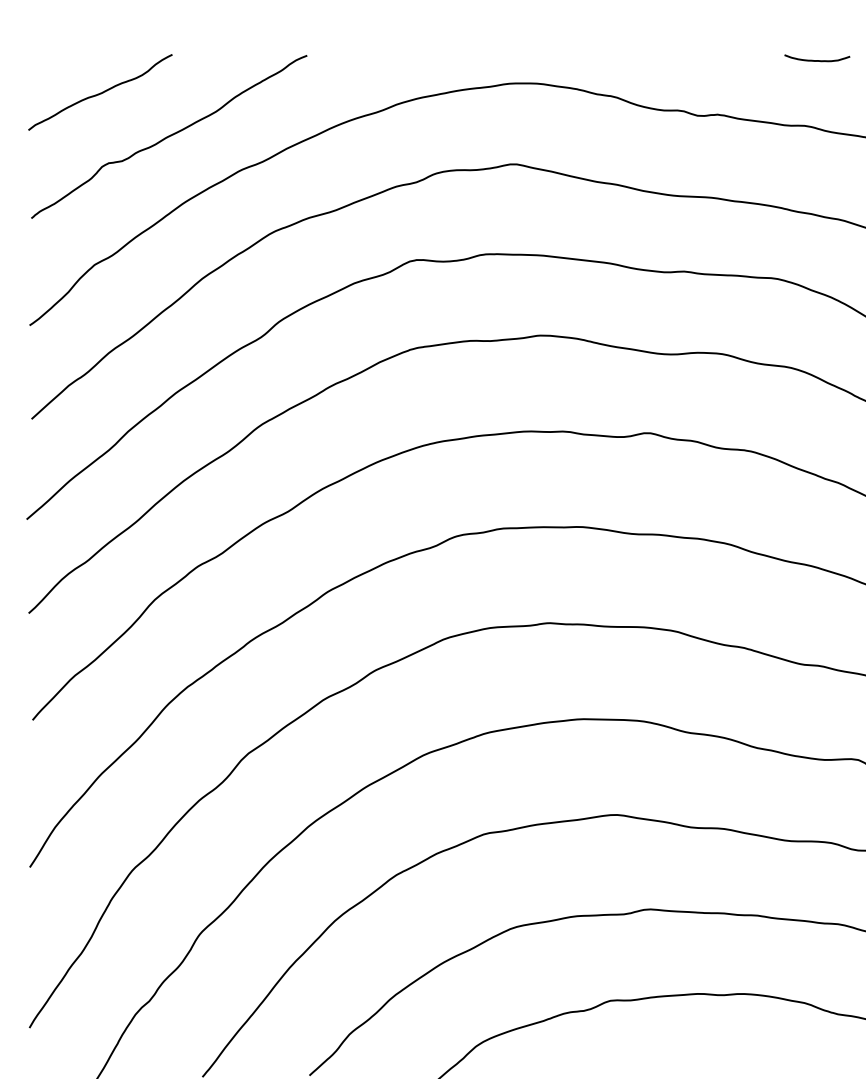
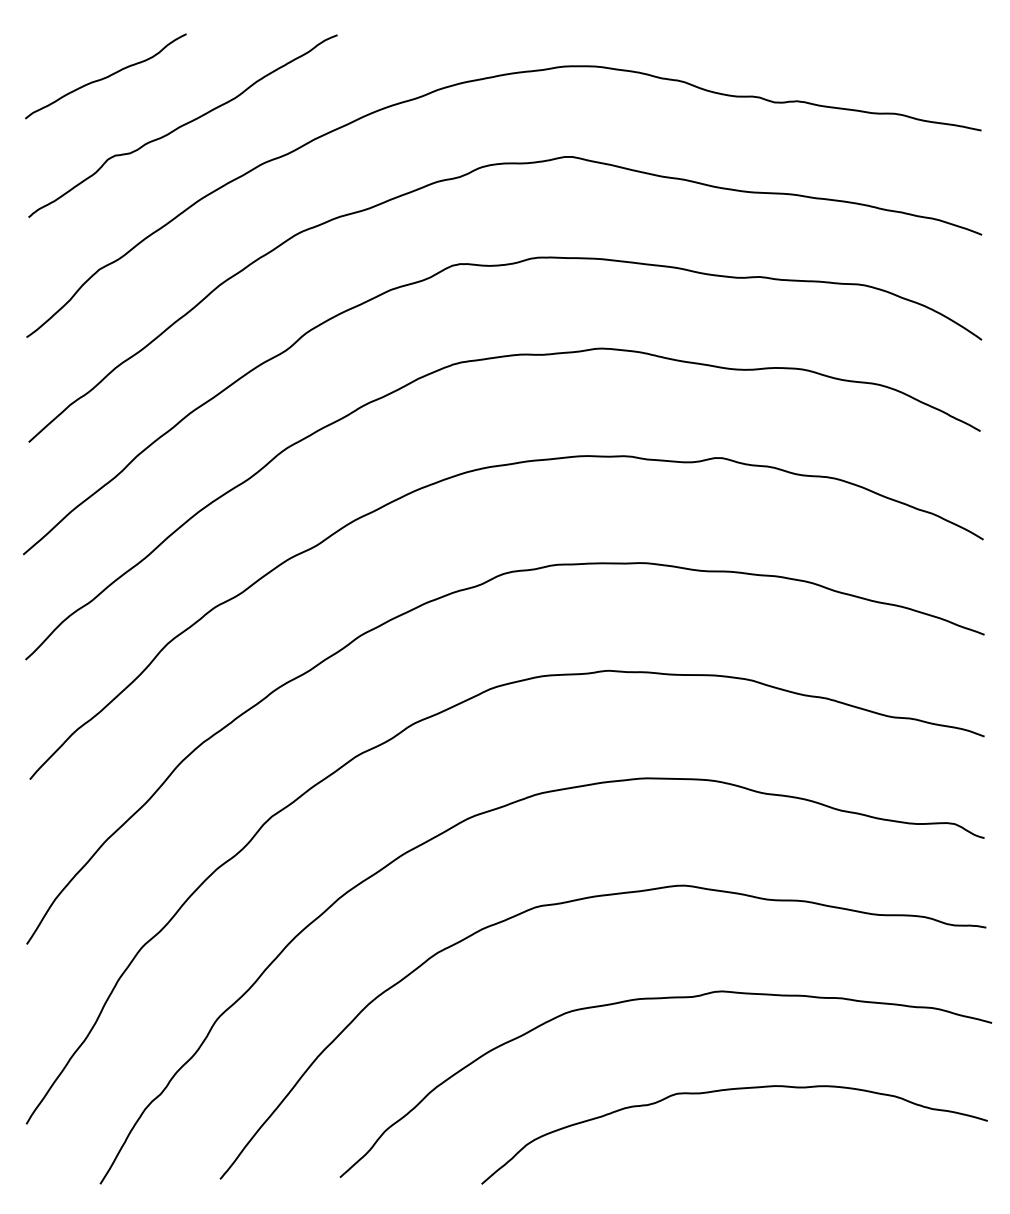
curve: (817, 60) -> (908, 40), removed

